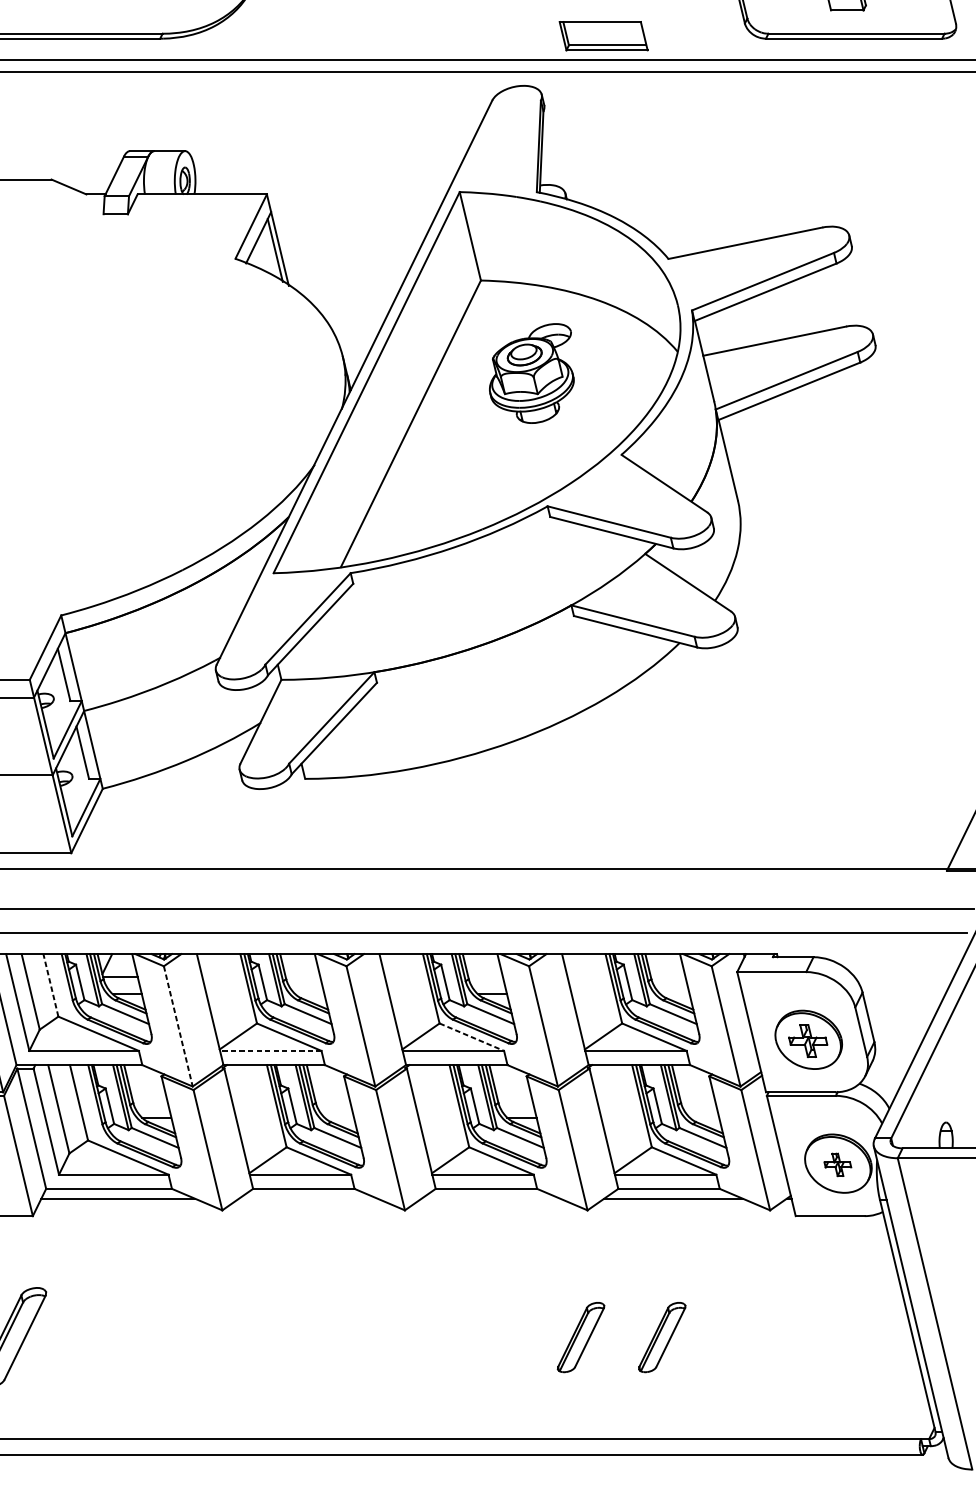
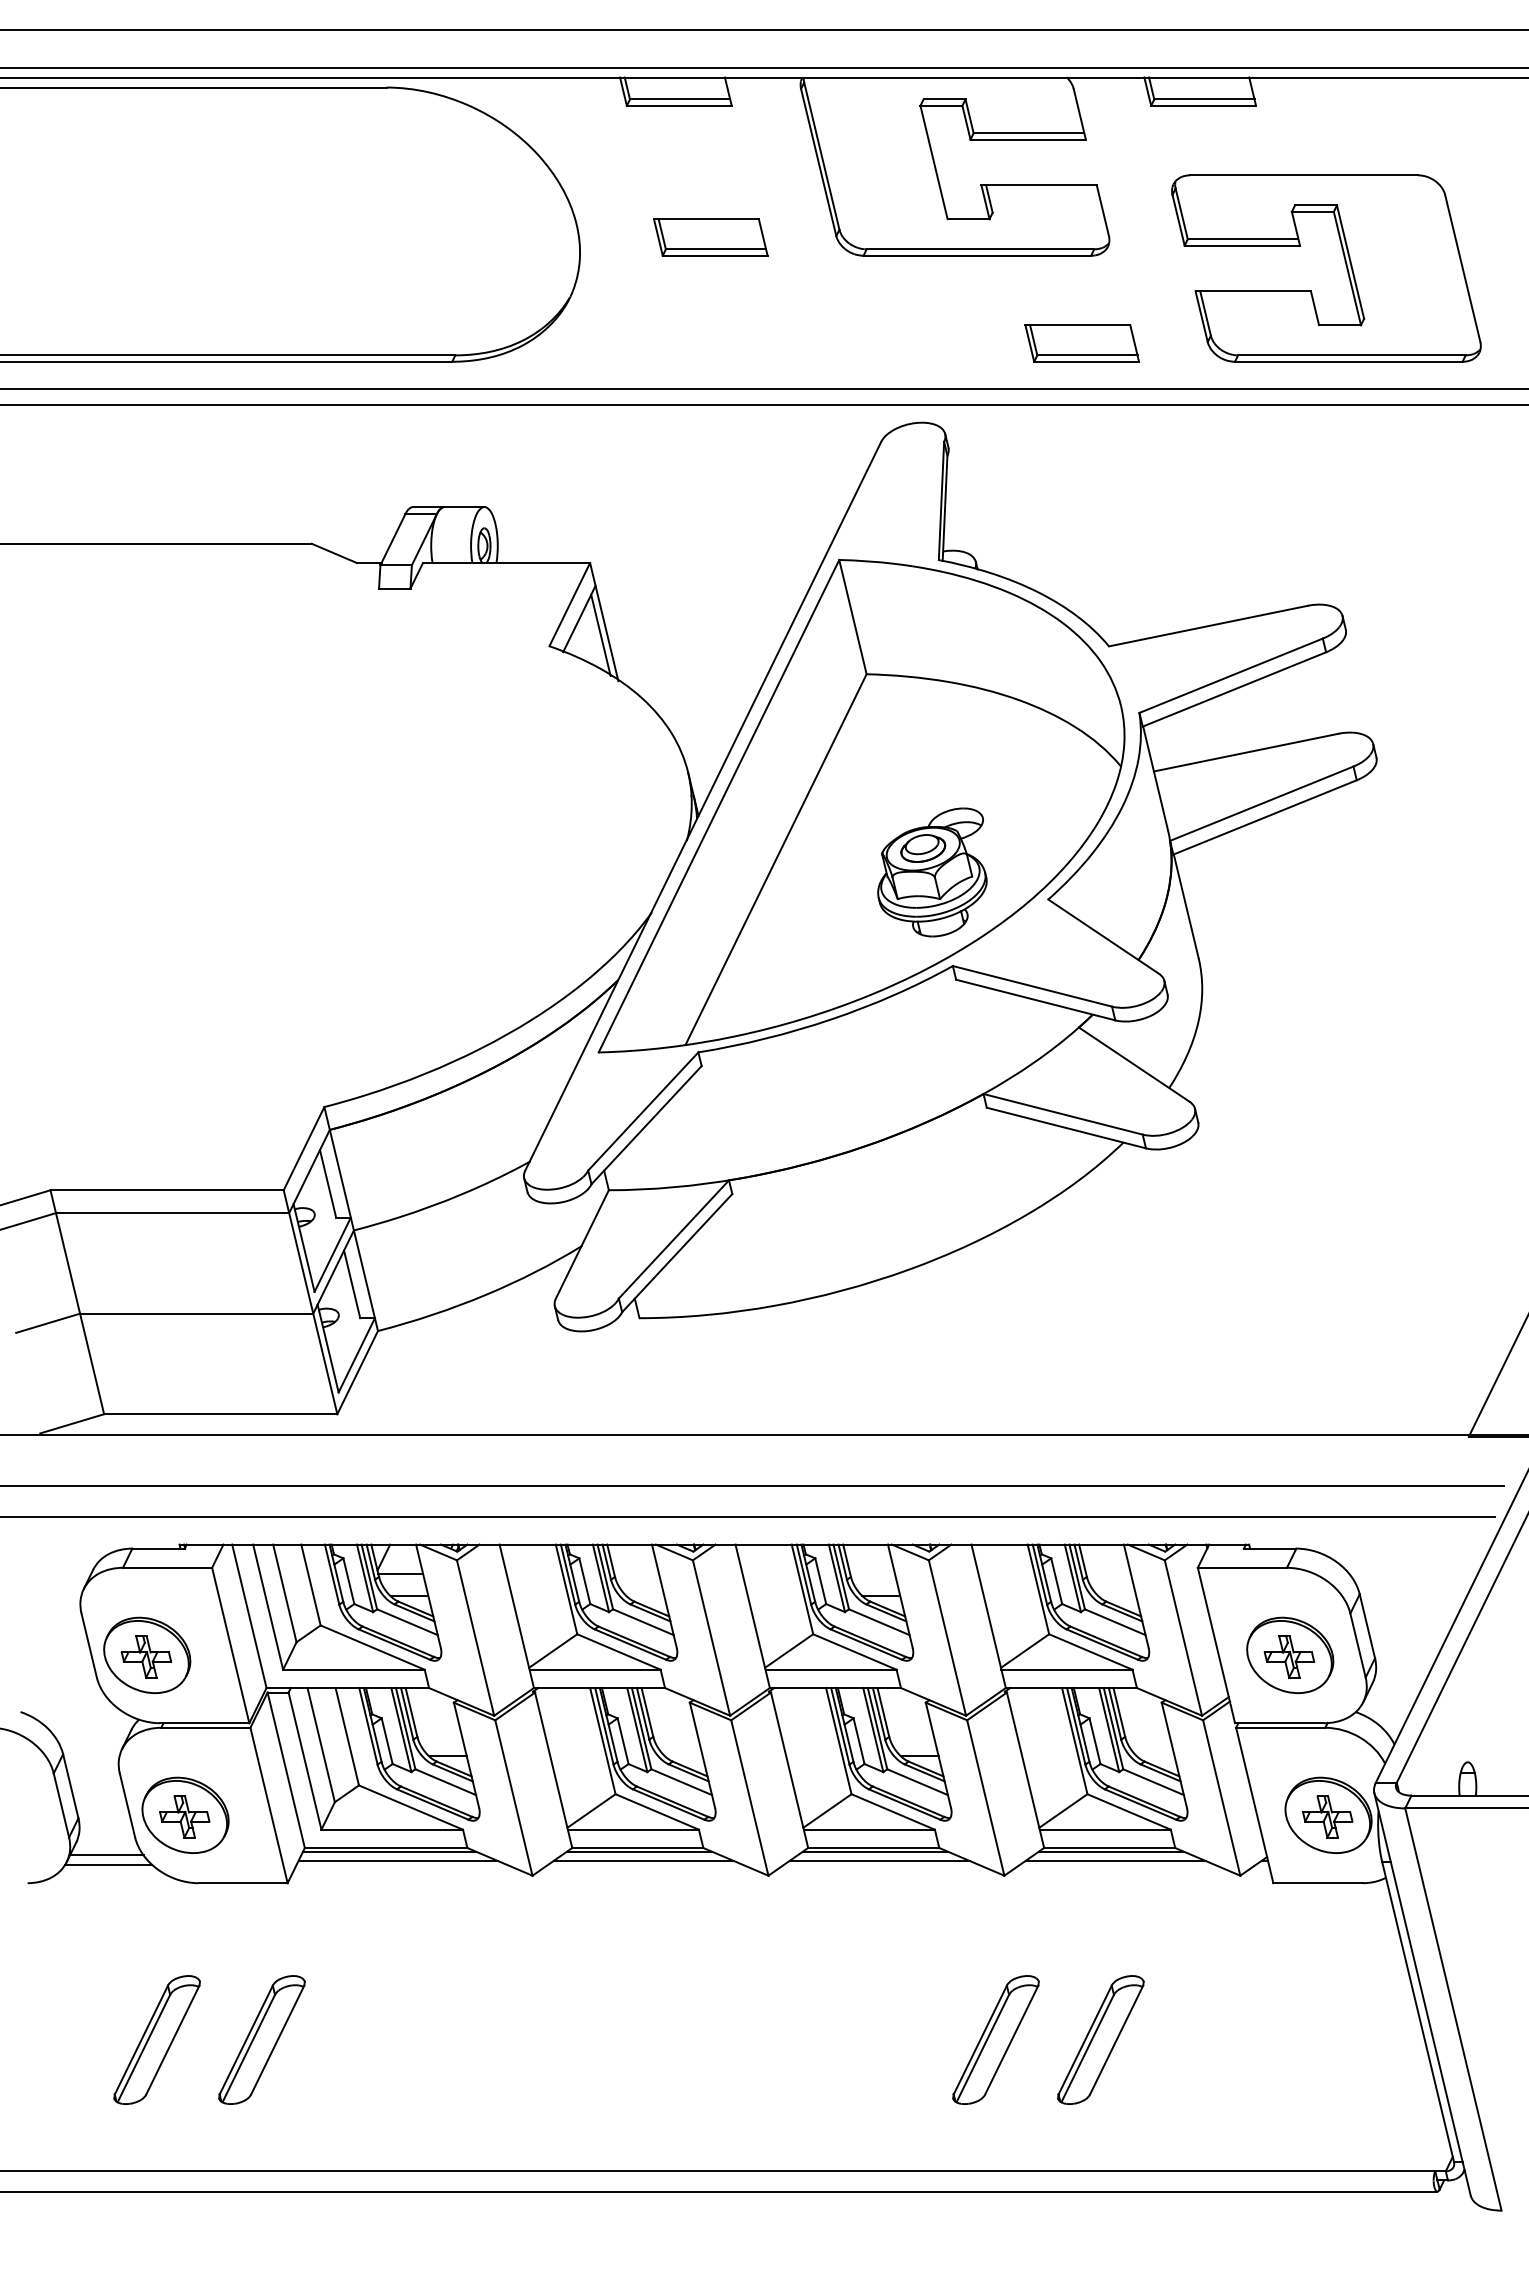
part: (603, 36) -> (1081, 343), moved
part: (531, 373) -> (932, 872), moved
line: (50, 985) -> (310, 1585), dashed -> solid
line: (178, 1026) -> (475, 1638), dashed -> solid
line: (472, 1037) -> (855, 1652), dashed -> solid
line: (271, 1050) -> (595, 1669), dashed -> solid
part: (837, 1164) -> (1327, 1816), size x1.43
line: (111, 1191) -> (389, 1851), added
line: (305, 1191) -> (639, 1851), added
line: (487, 1191) -> (875, 1851), added
line: (670, 1191) -> (1111, 1851), added
line: (308, 1198) -> (643, 1860), added
line: (490, 1198) -> (879, 1860), added
part: (580, 1337) -> (995, 2039), size x1.43
part: (661, 1337) -> (1100, 2039), size x1.43

